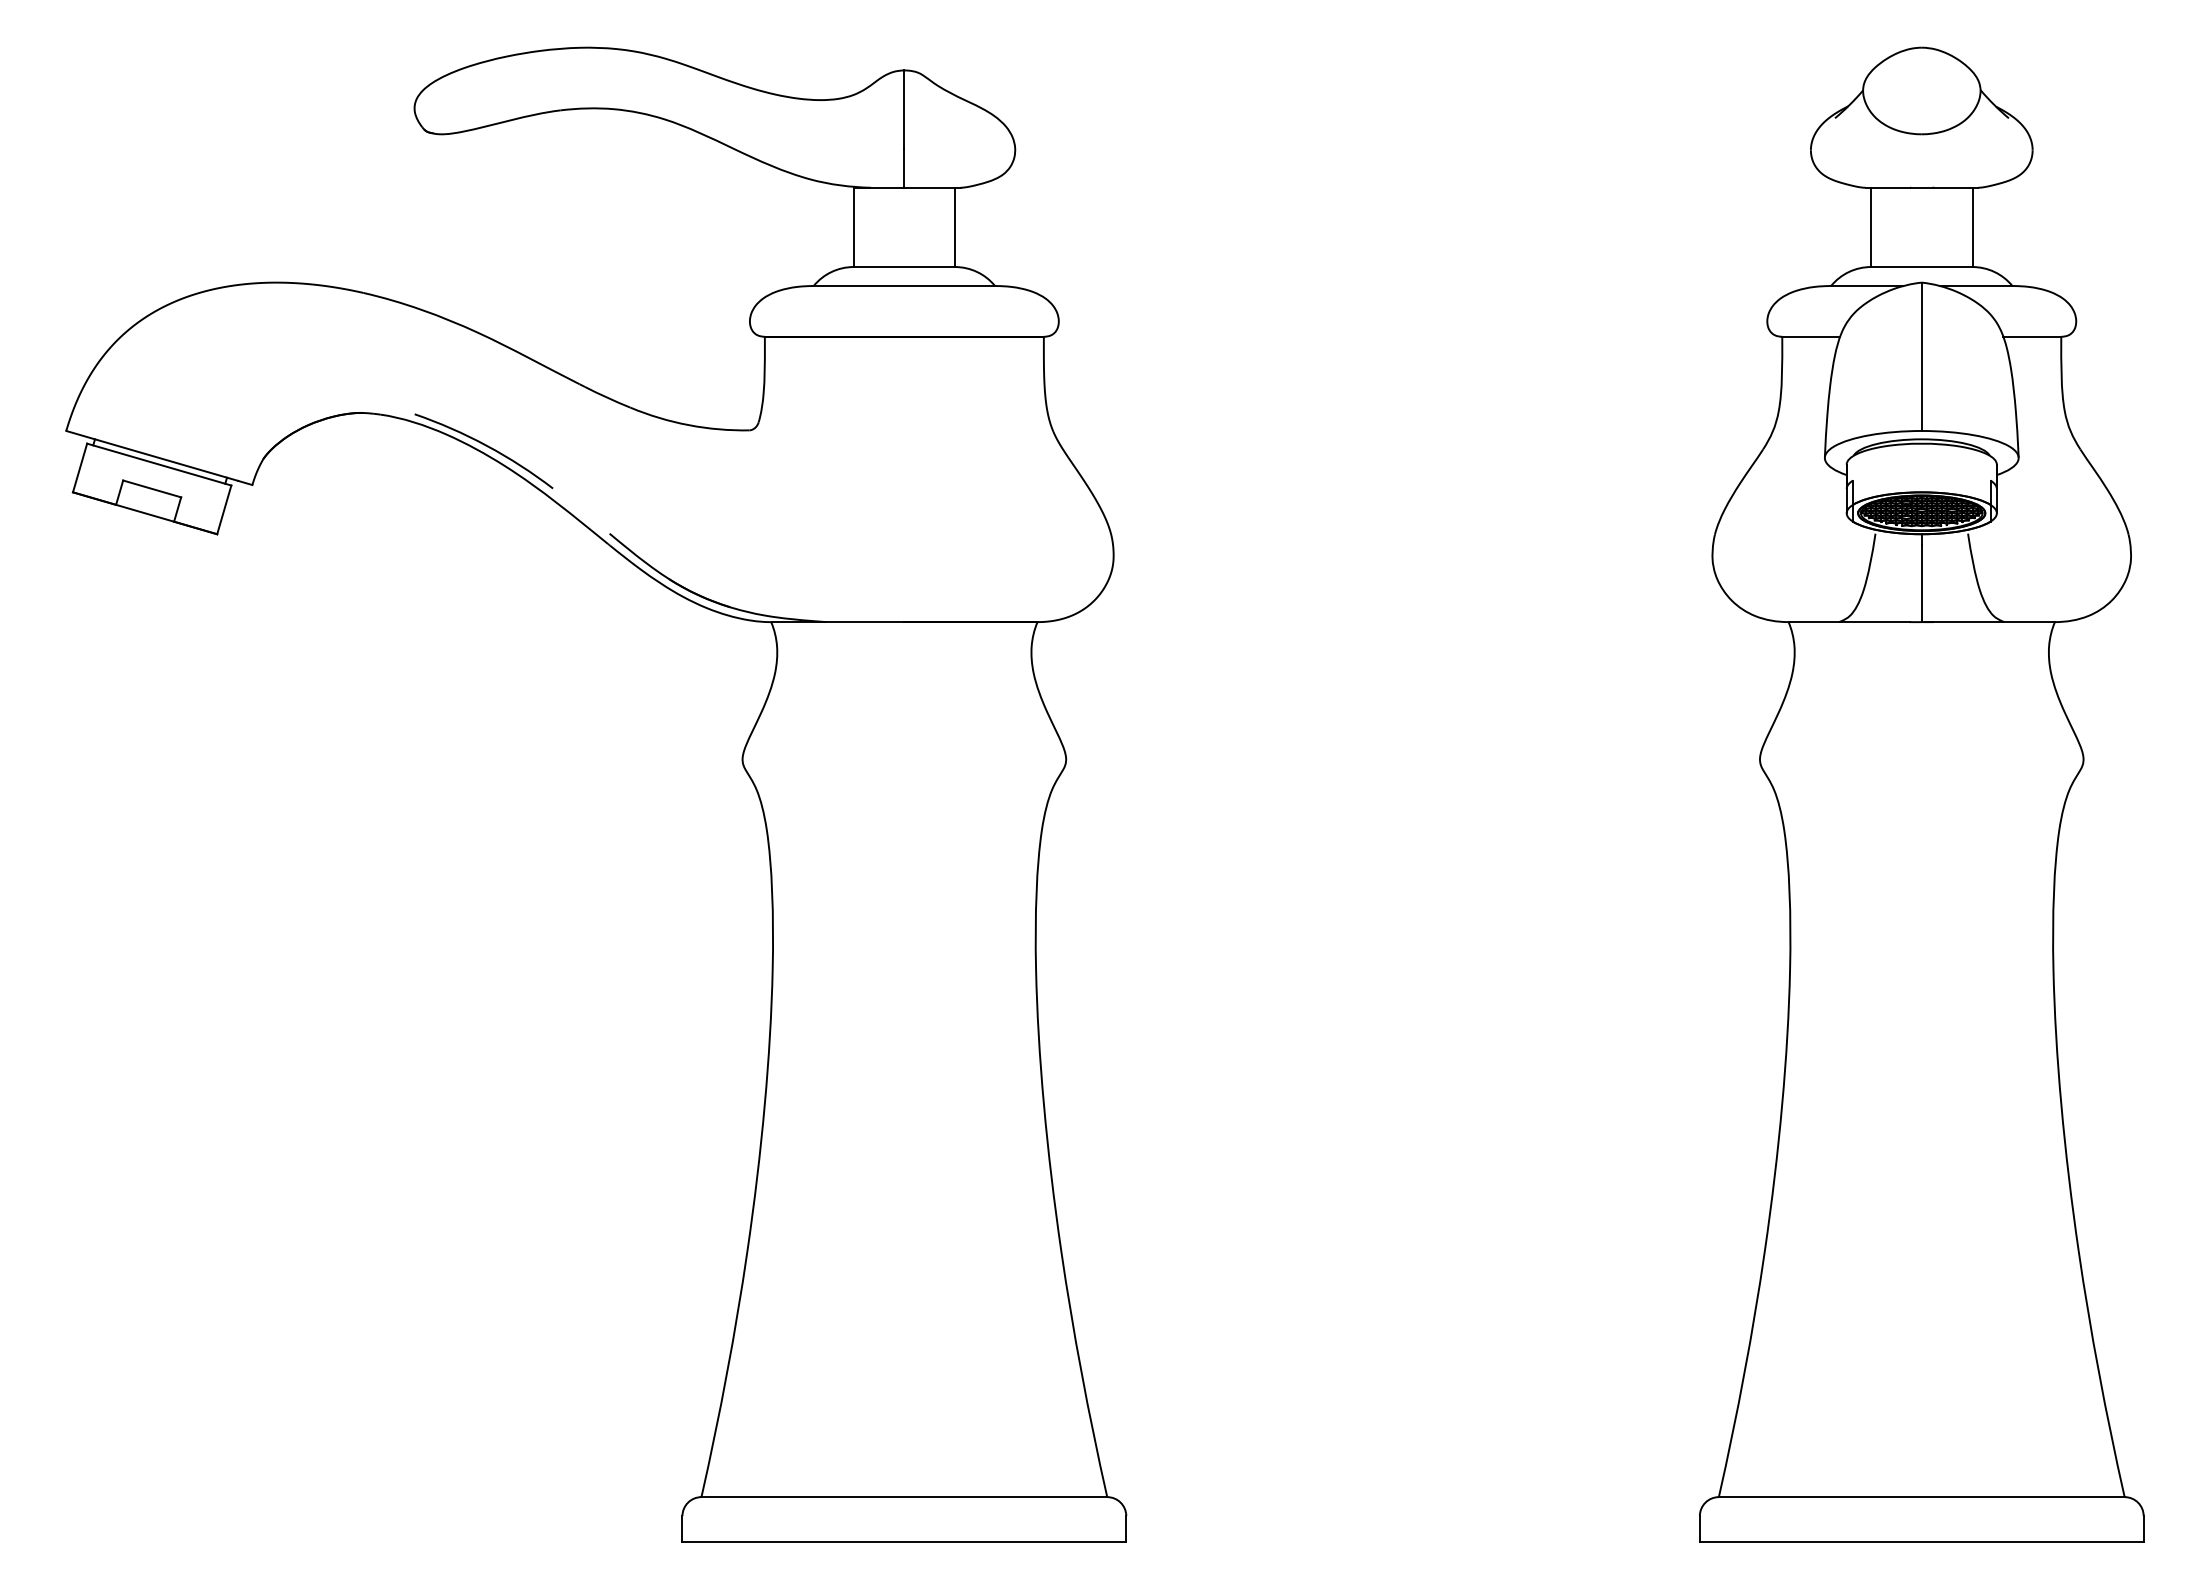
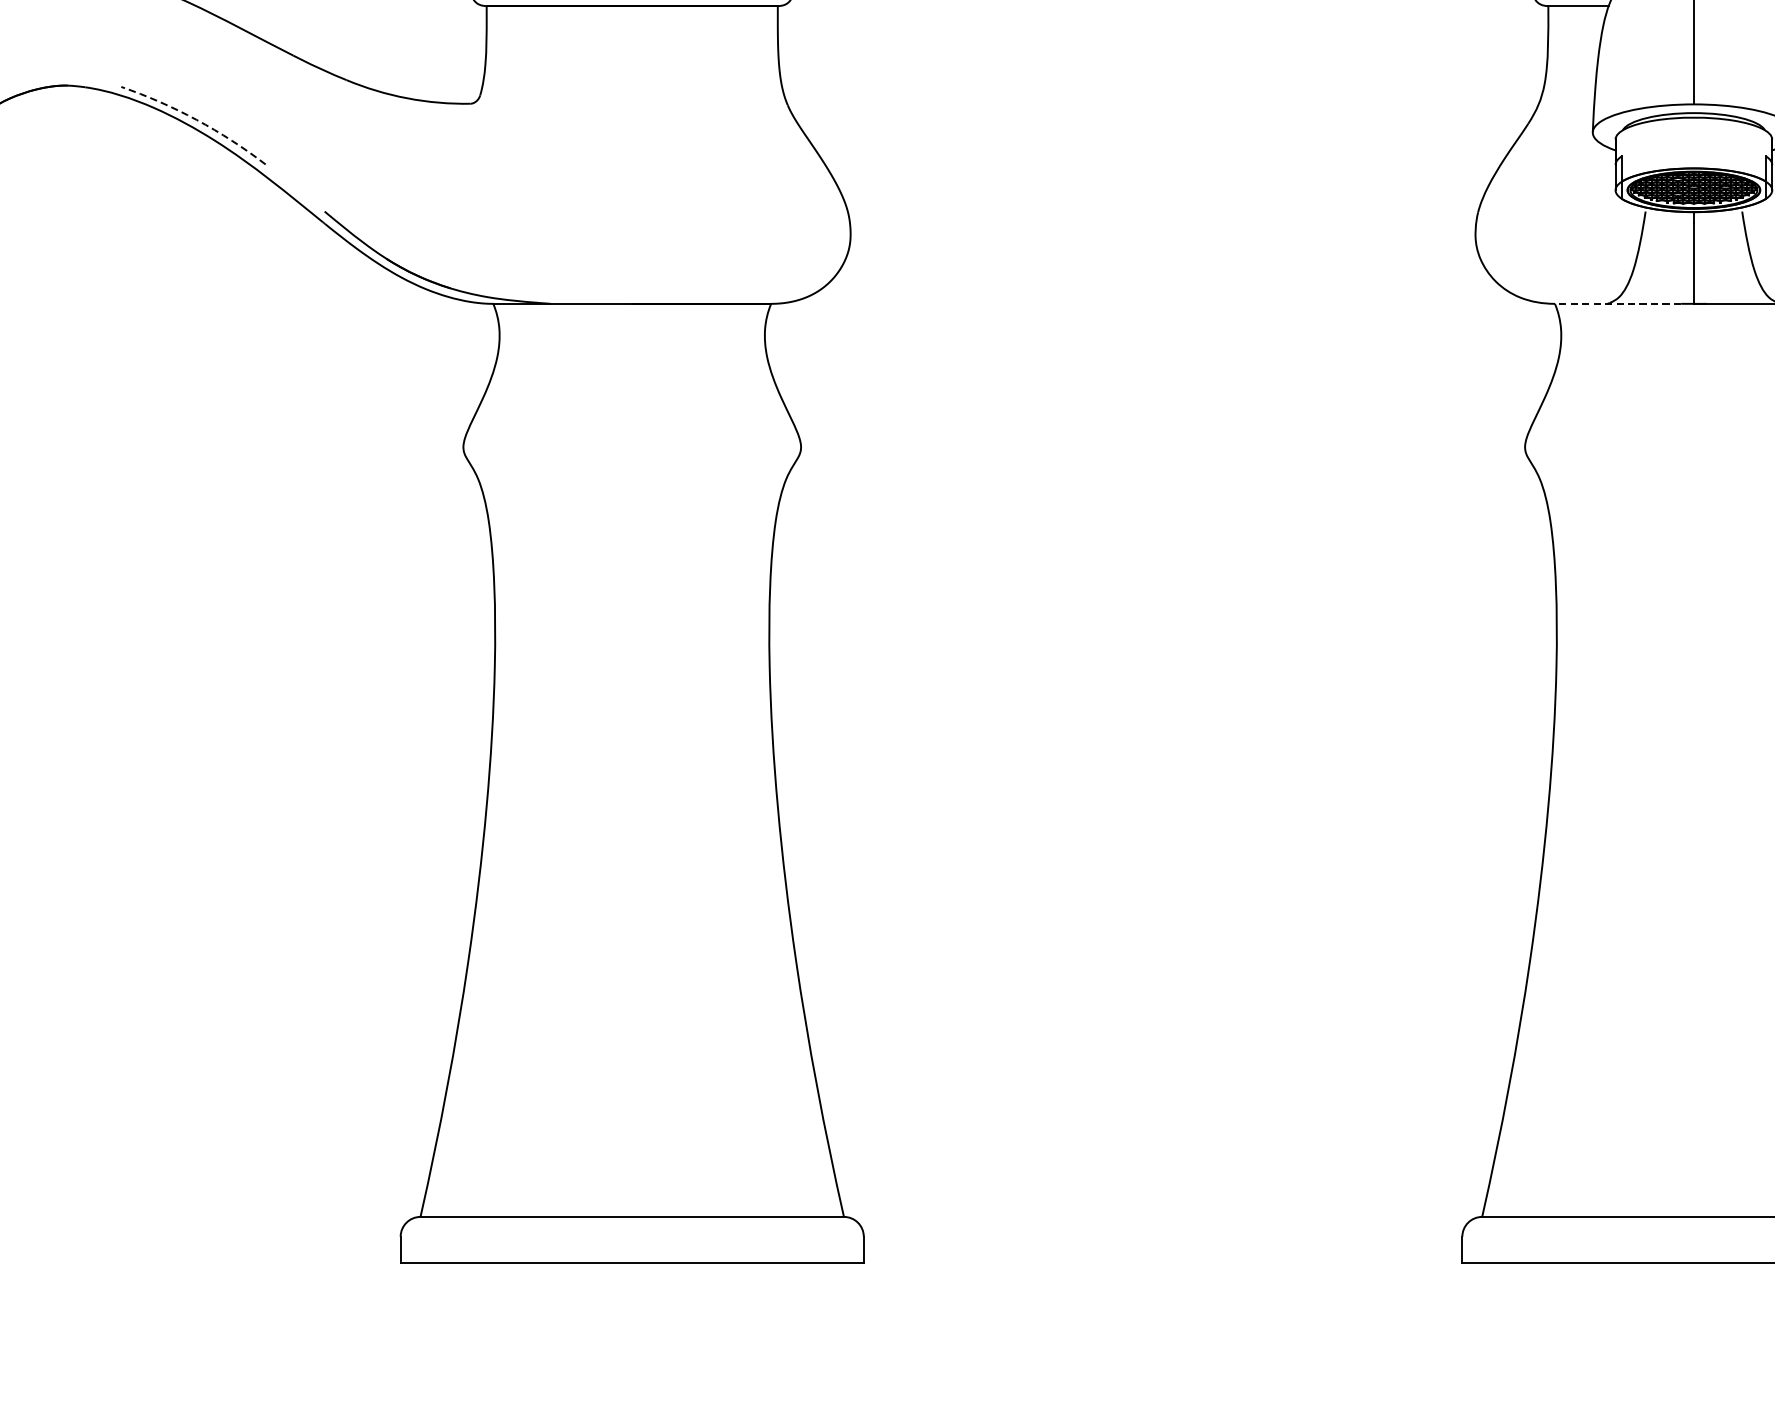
arc: (486, 445) -> (196, 119), solid -> dashed
line: (1848, 622) -> (1617, 304), solid -> dashed

